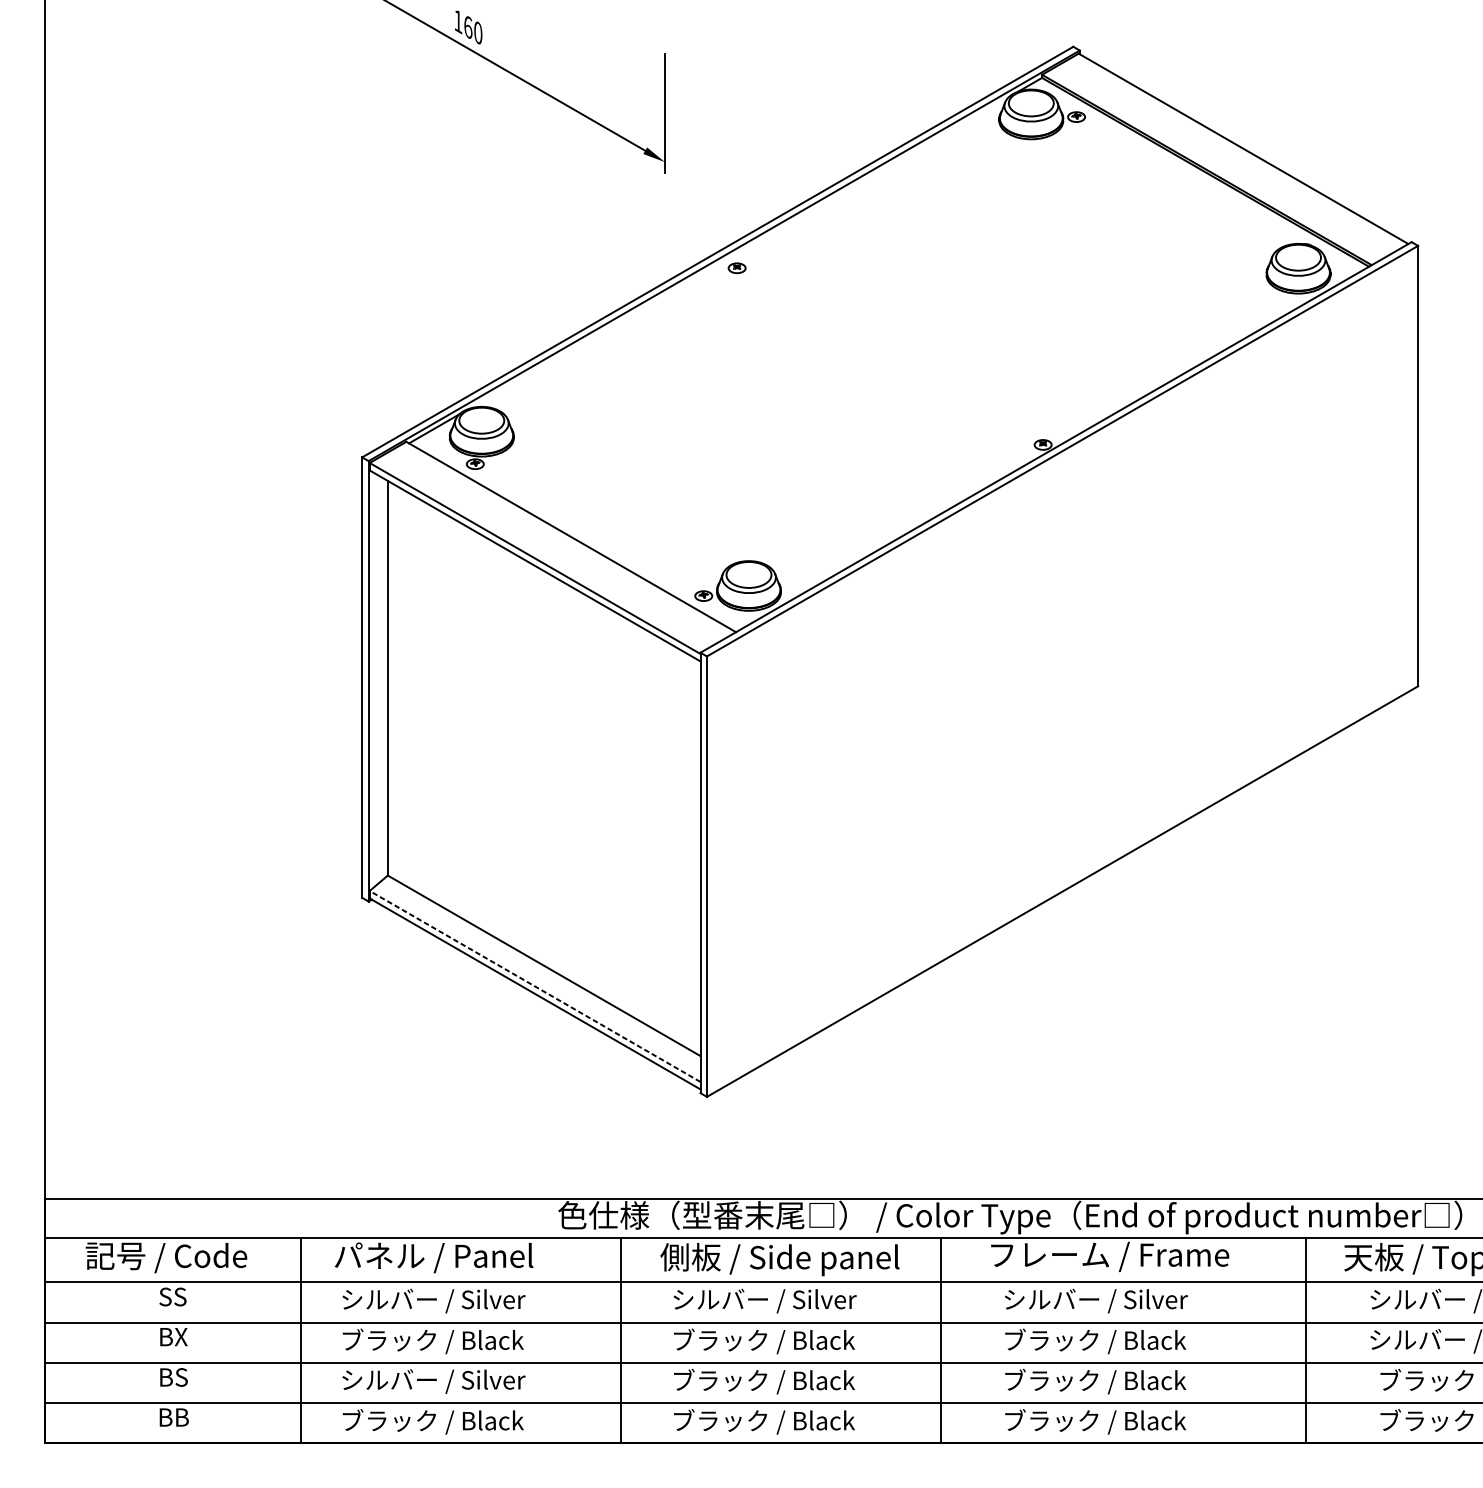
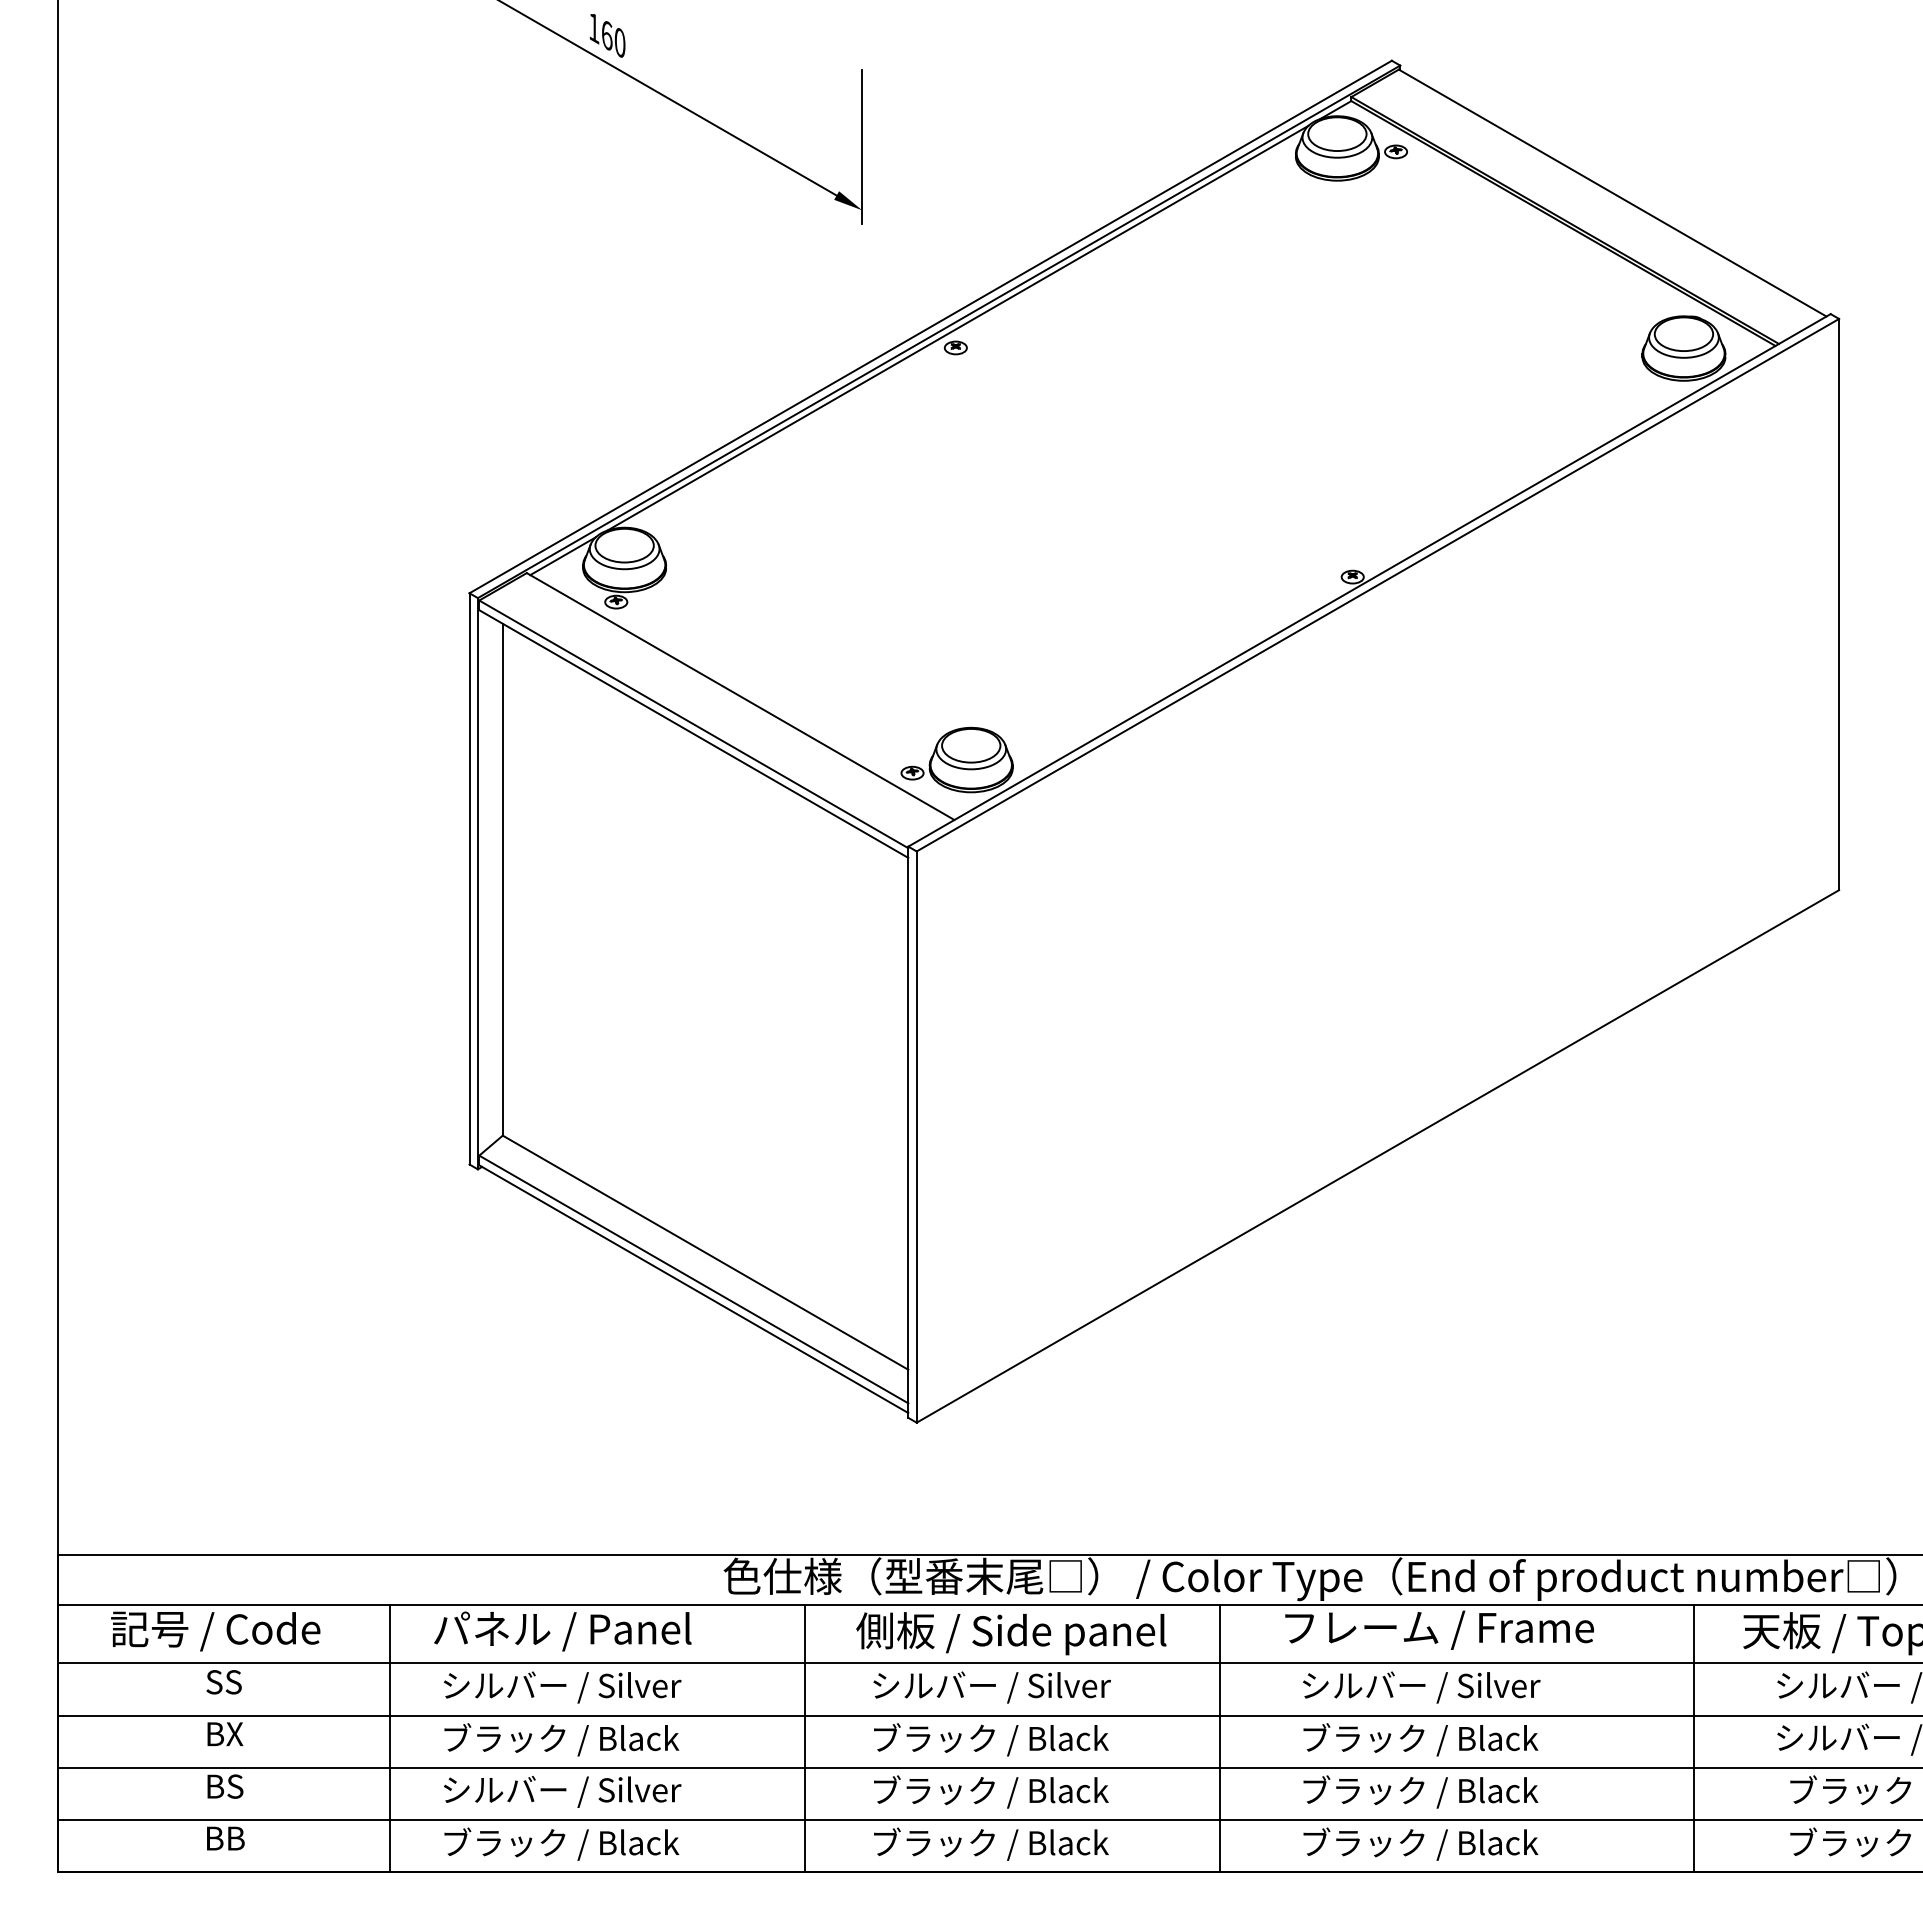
line: (738, 252) -> (957, 327), added
line: (534, 986) -> (693, 1279), dashed -> solid

